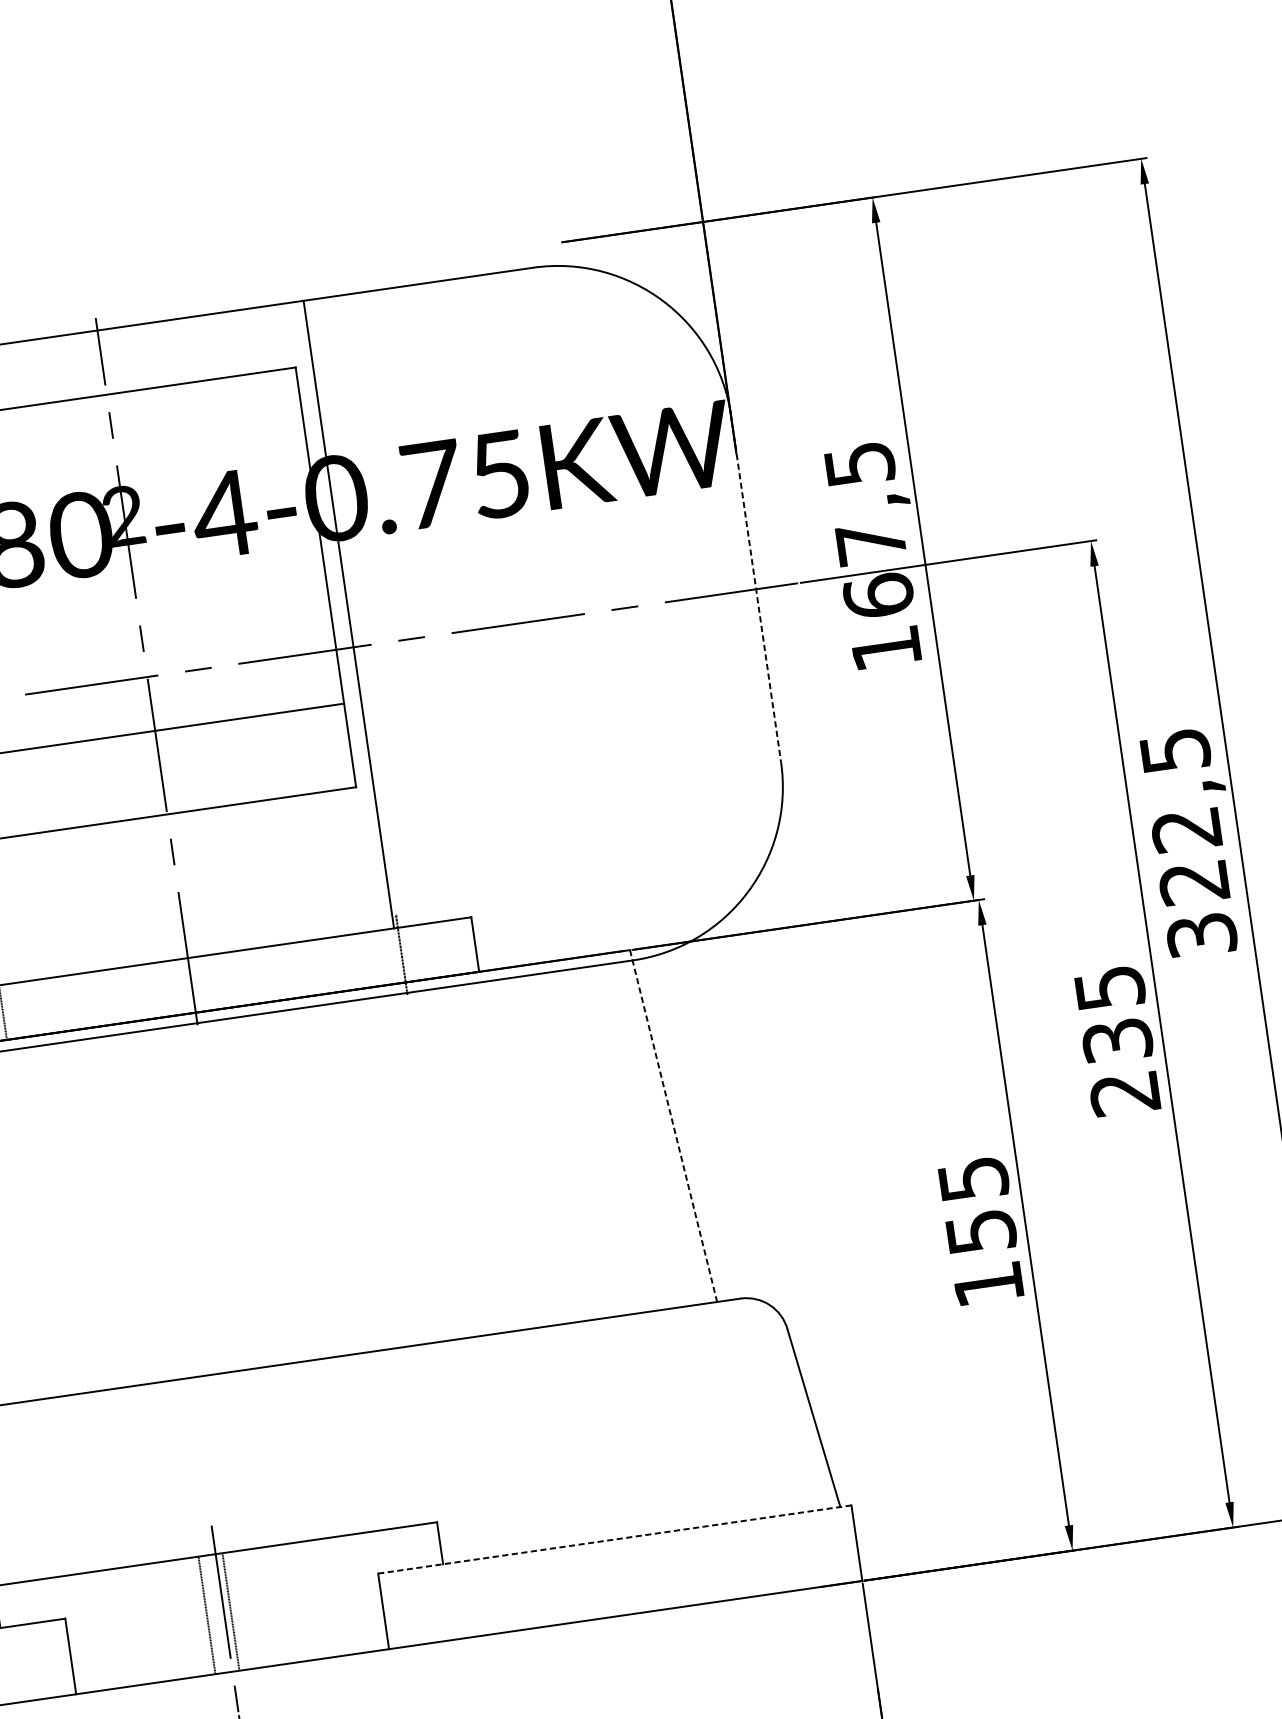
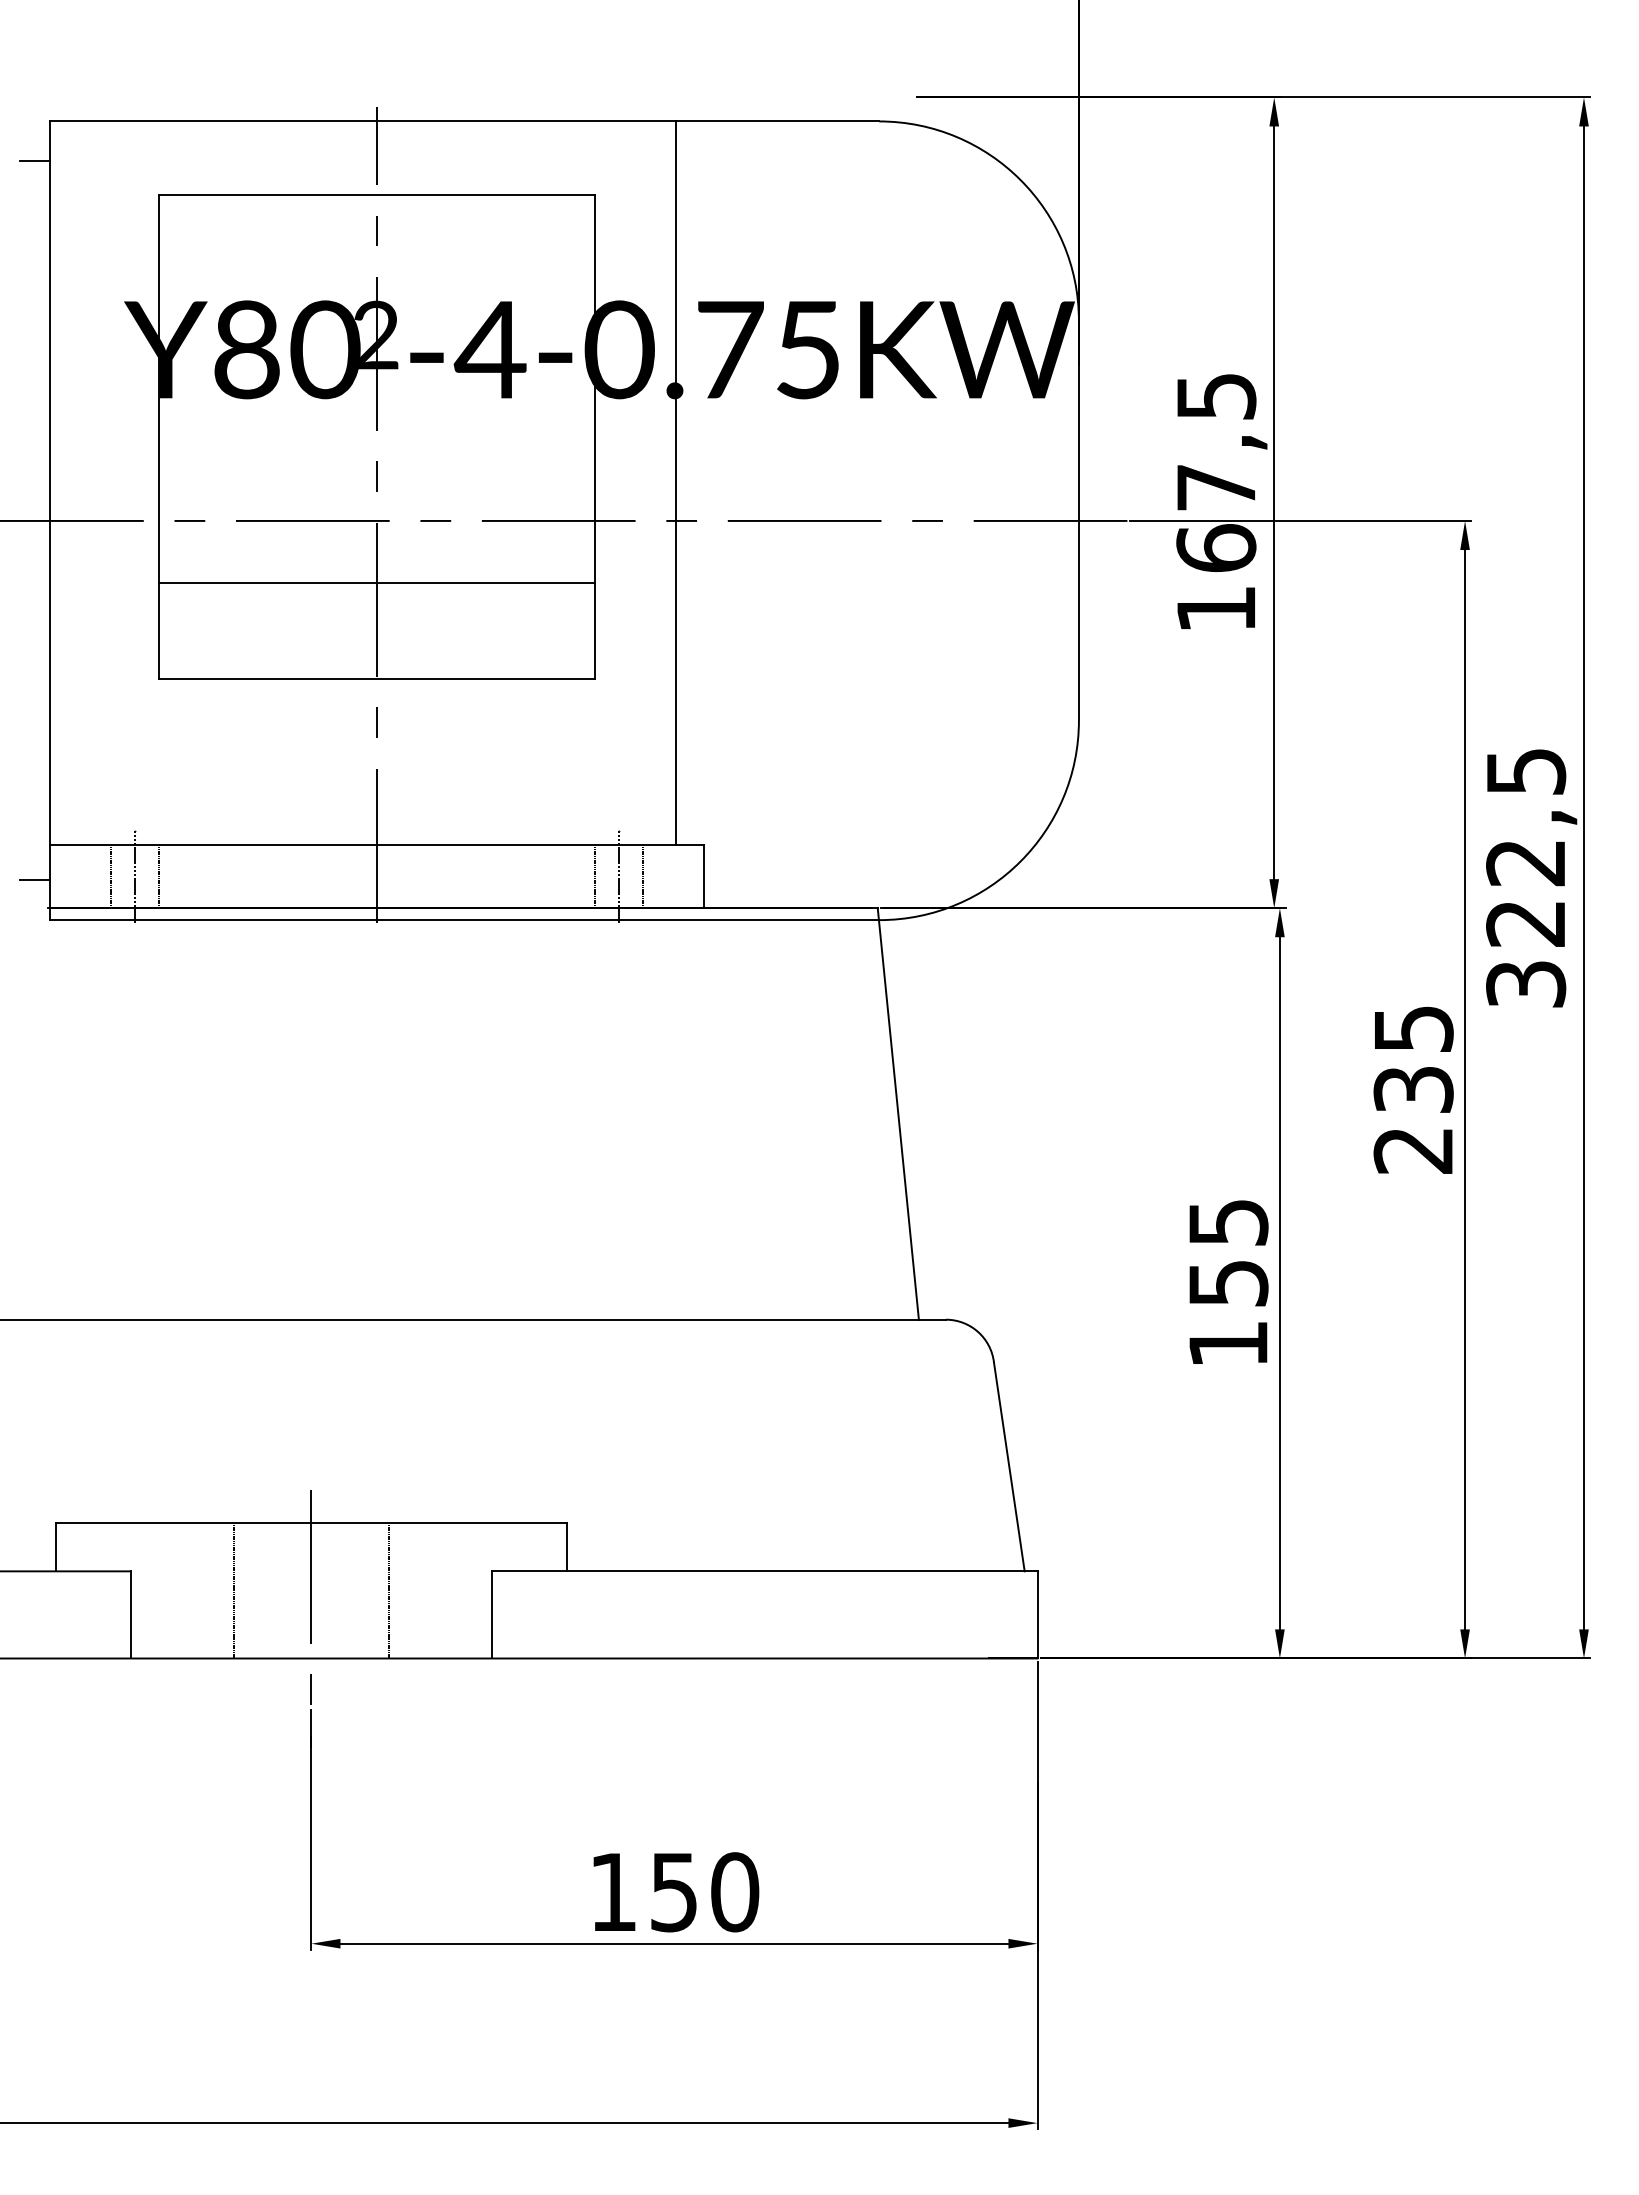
line: (755, 588) -> (1078, 520), dashed -> solid
line: (348, 614) -> (675, 483), moved
line: (422, 952) -> (643, 876), added
line: (380, 958) -> (594, 876), added
line: (673, 1125) -> (898, 1113), dashed -> solid
line: (614, 1539) -> (764, 1571), dashed -> solid
line: (231, 1611) -> (389, 1590), moved
line: (206, 1615) -> (233, 1590), moved

